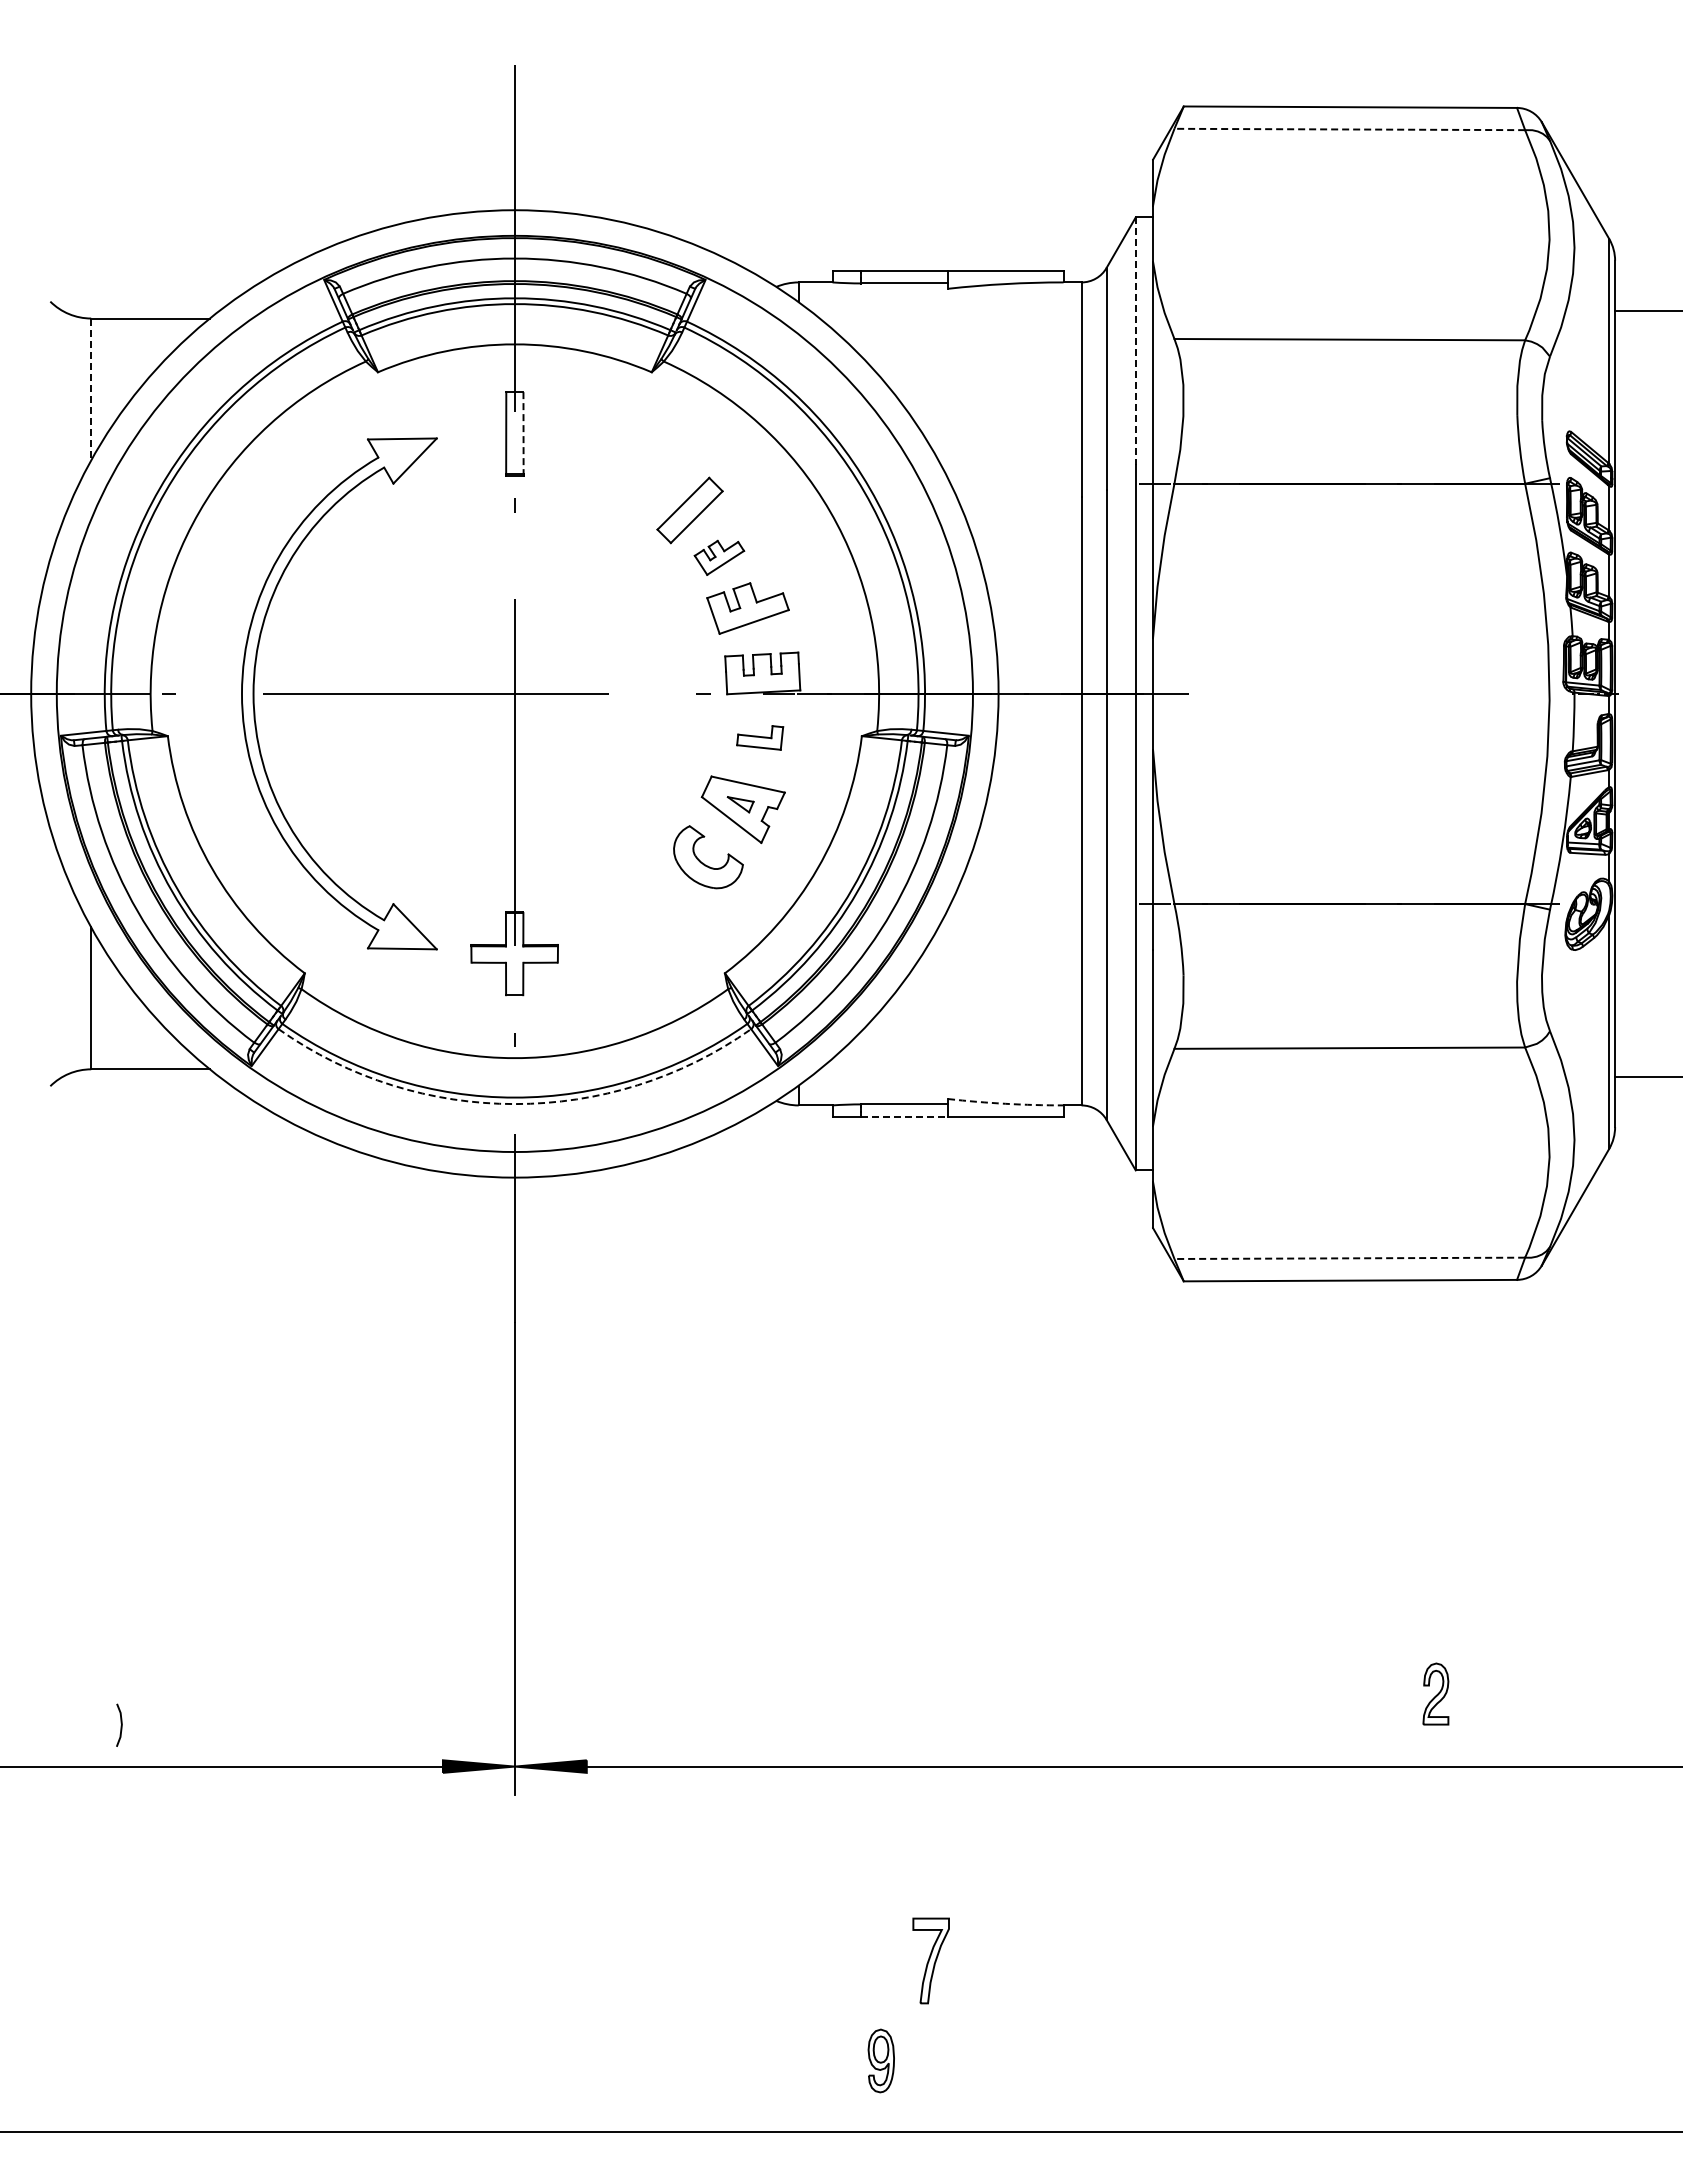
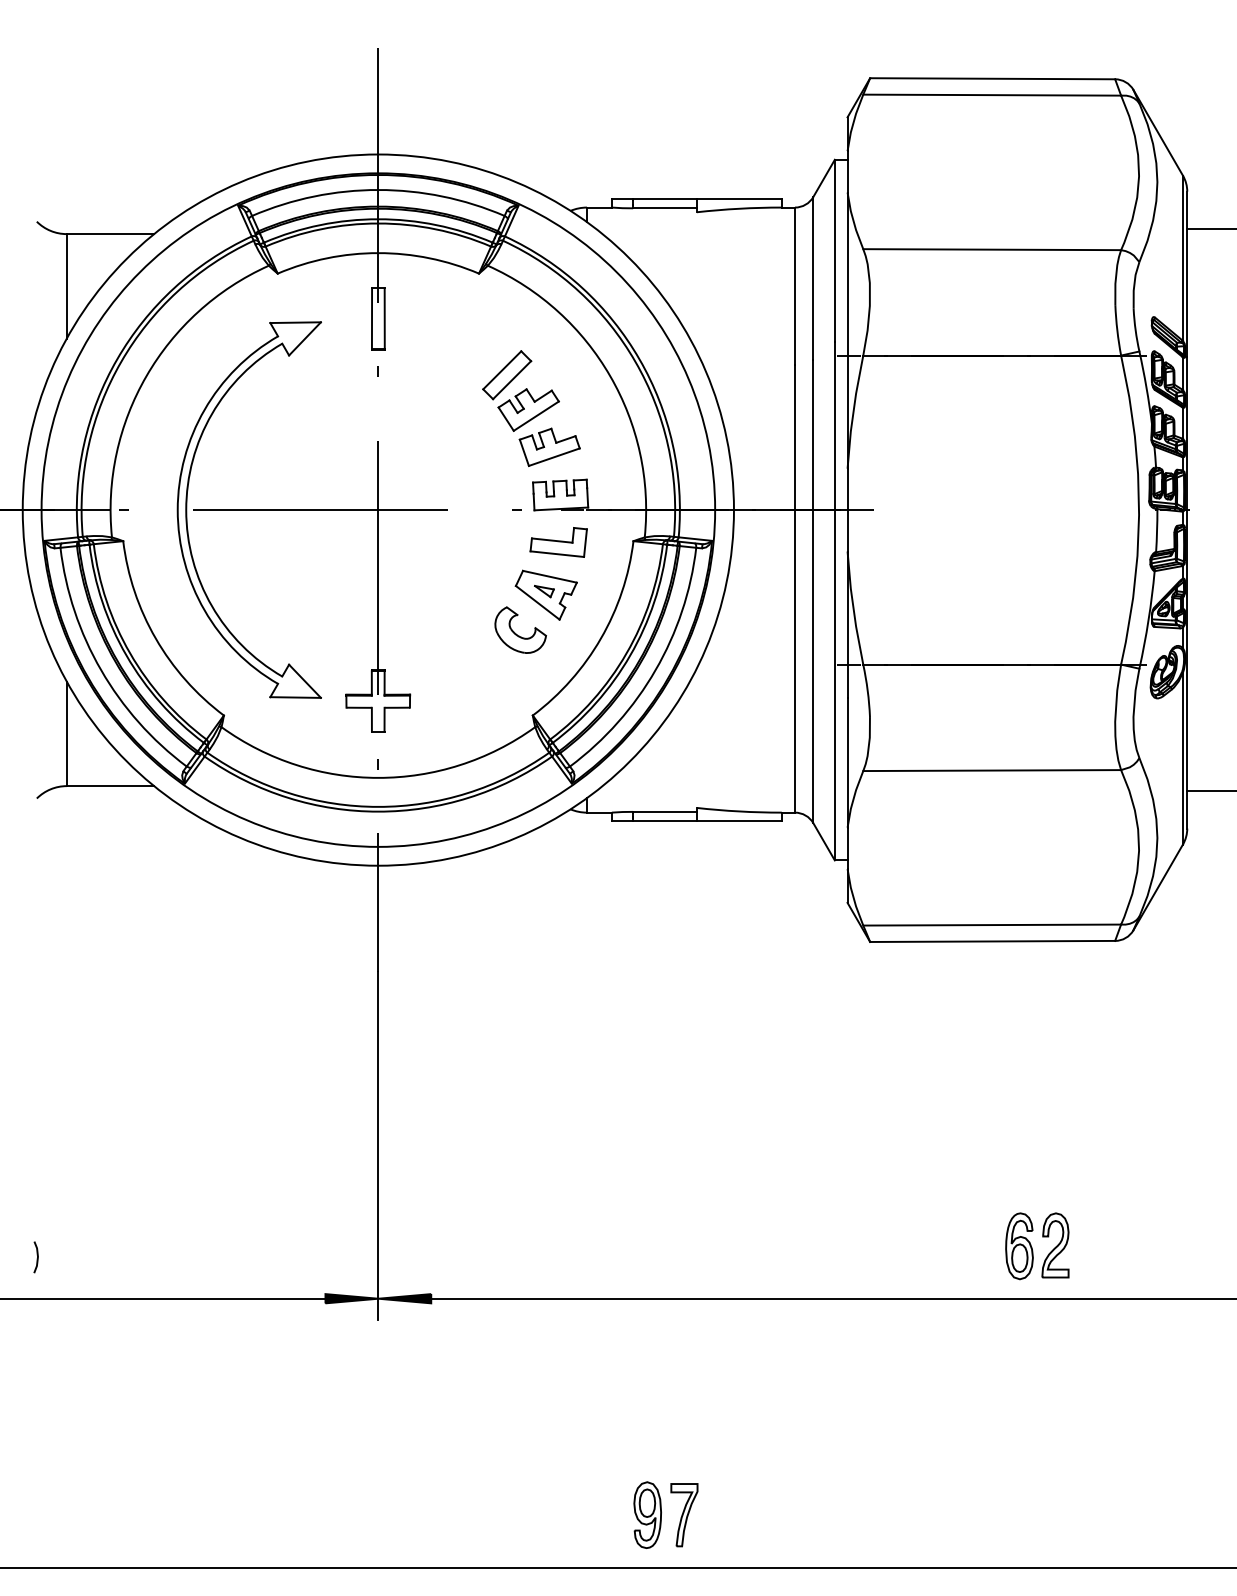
line: (1349, 129) -> (991, 95), dashed -> solid
line: (1135, 341) -> (834, 251), dashed -> solid
line: (91, 390) -> (67, 287), dashed -> solid
line: (523, 433) -> (384, 318), dashed -> solid
part: (719, 557) -> (528, 409), size x1.67
part: (759, 737) -> (558, 542), size x1.67
arc: (1005, 1103) -> (739, 811), dashed -> solid
arc: (514, 1104) -> (378, 811), dashed -> solid
line: (905, 1116) -> (665, 820), dashed -> solid
line: (1349, 1258) -> (991, 925), dashed -> solid
part: (1435, 1693) -> (1055, 1245), size x1.43
part: (1386, 1694) -> (1019, 1245), added
line: (120, 1723) -> (36, 1256), moved
part: (930, 1960) -> (683, 1514), moved
part: (881, 2060) -> (647, 1514), size x1.43

